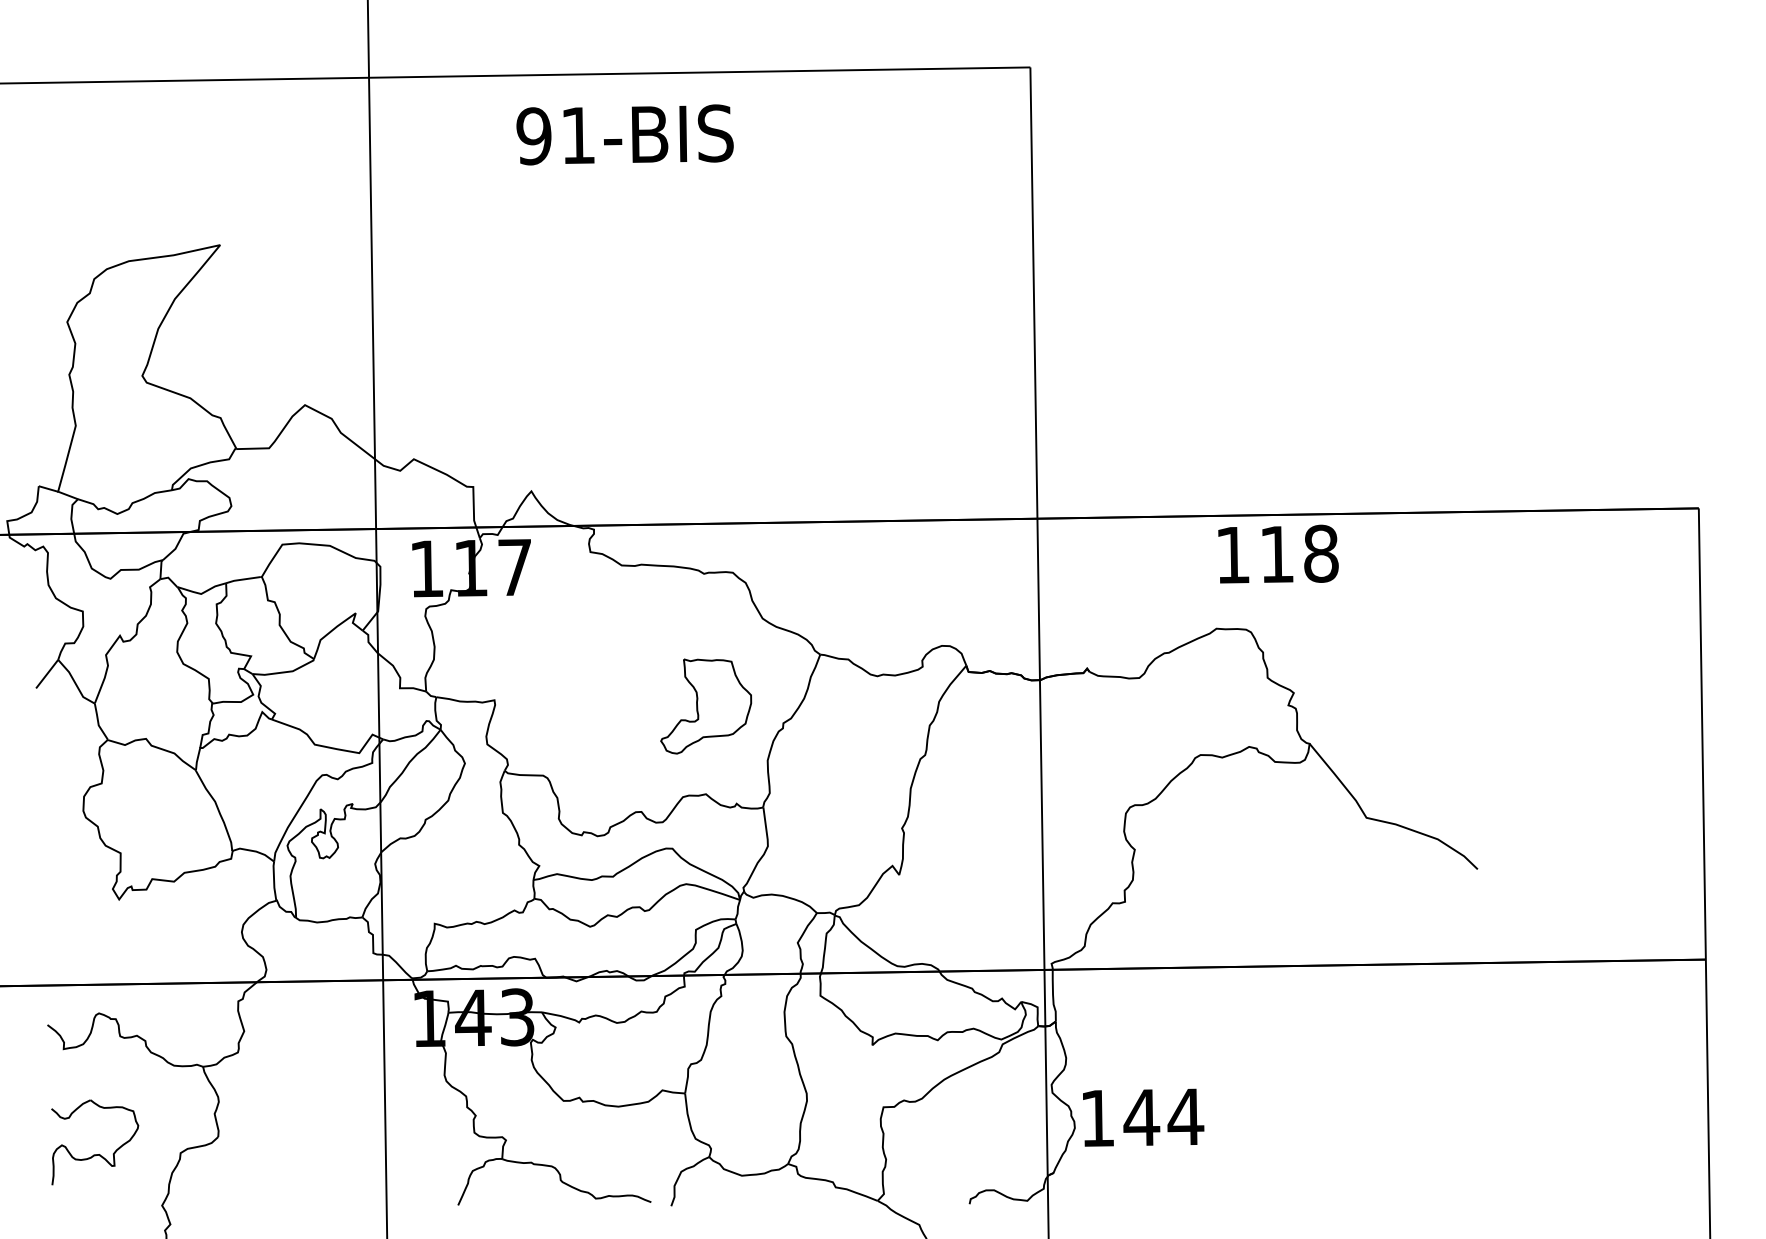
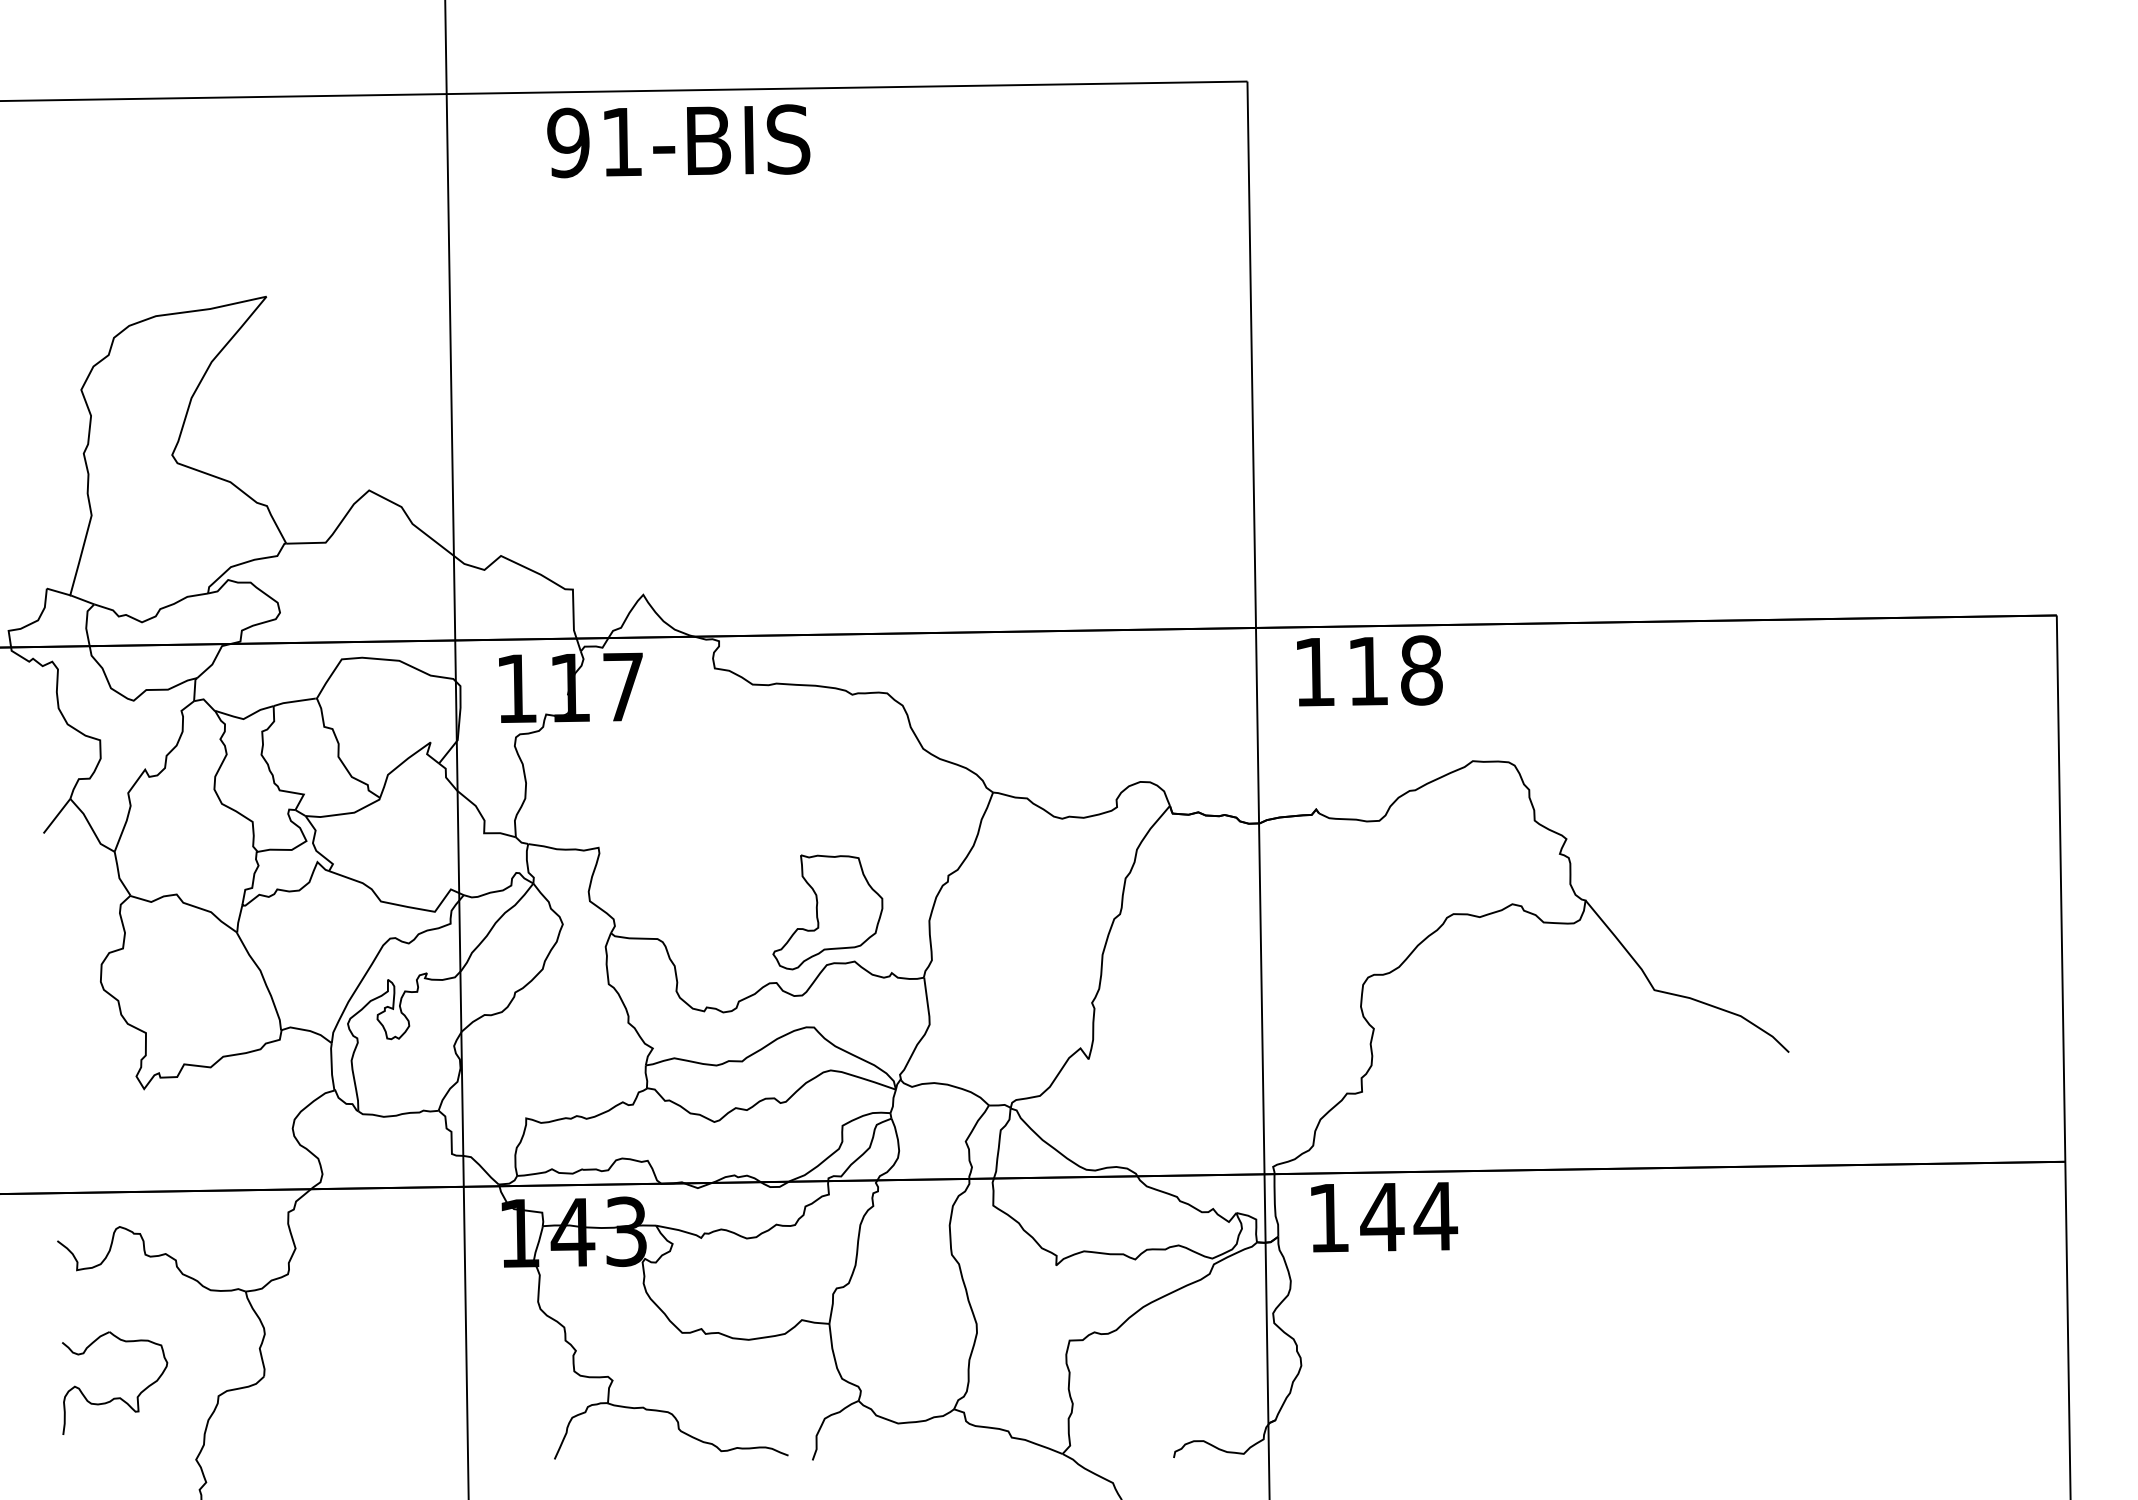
text: (624, 135) -> (678, 141), moved
text: (1278, 553) -> (1369, 670), moved
part: (705, 706) -> (827, 912), moved
text: (1143, 1117) -> (1384, 1217), moved

